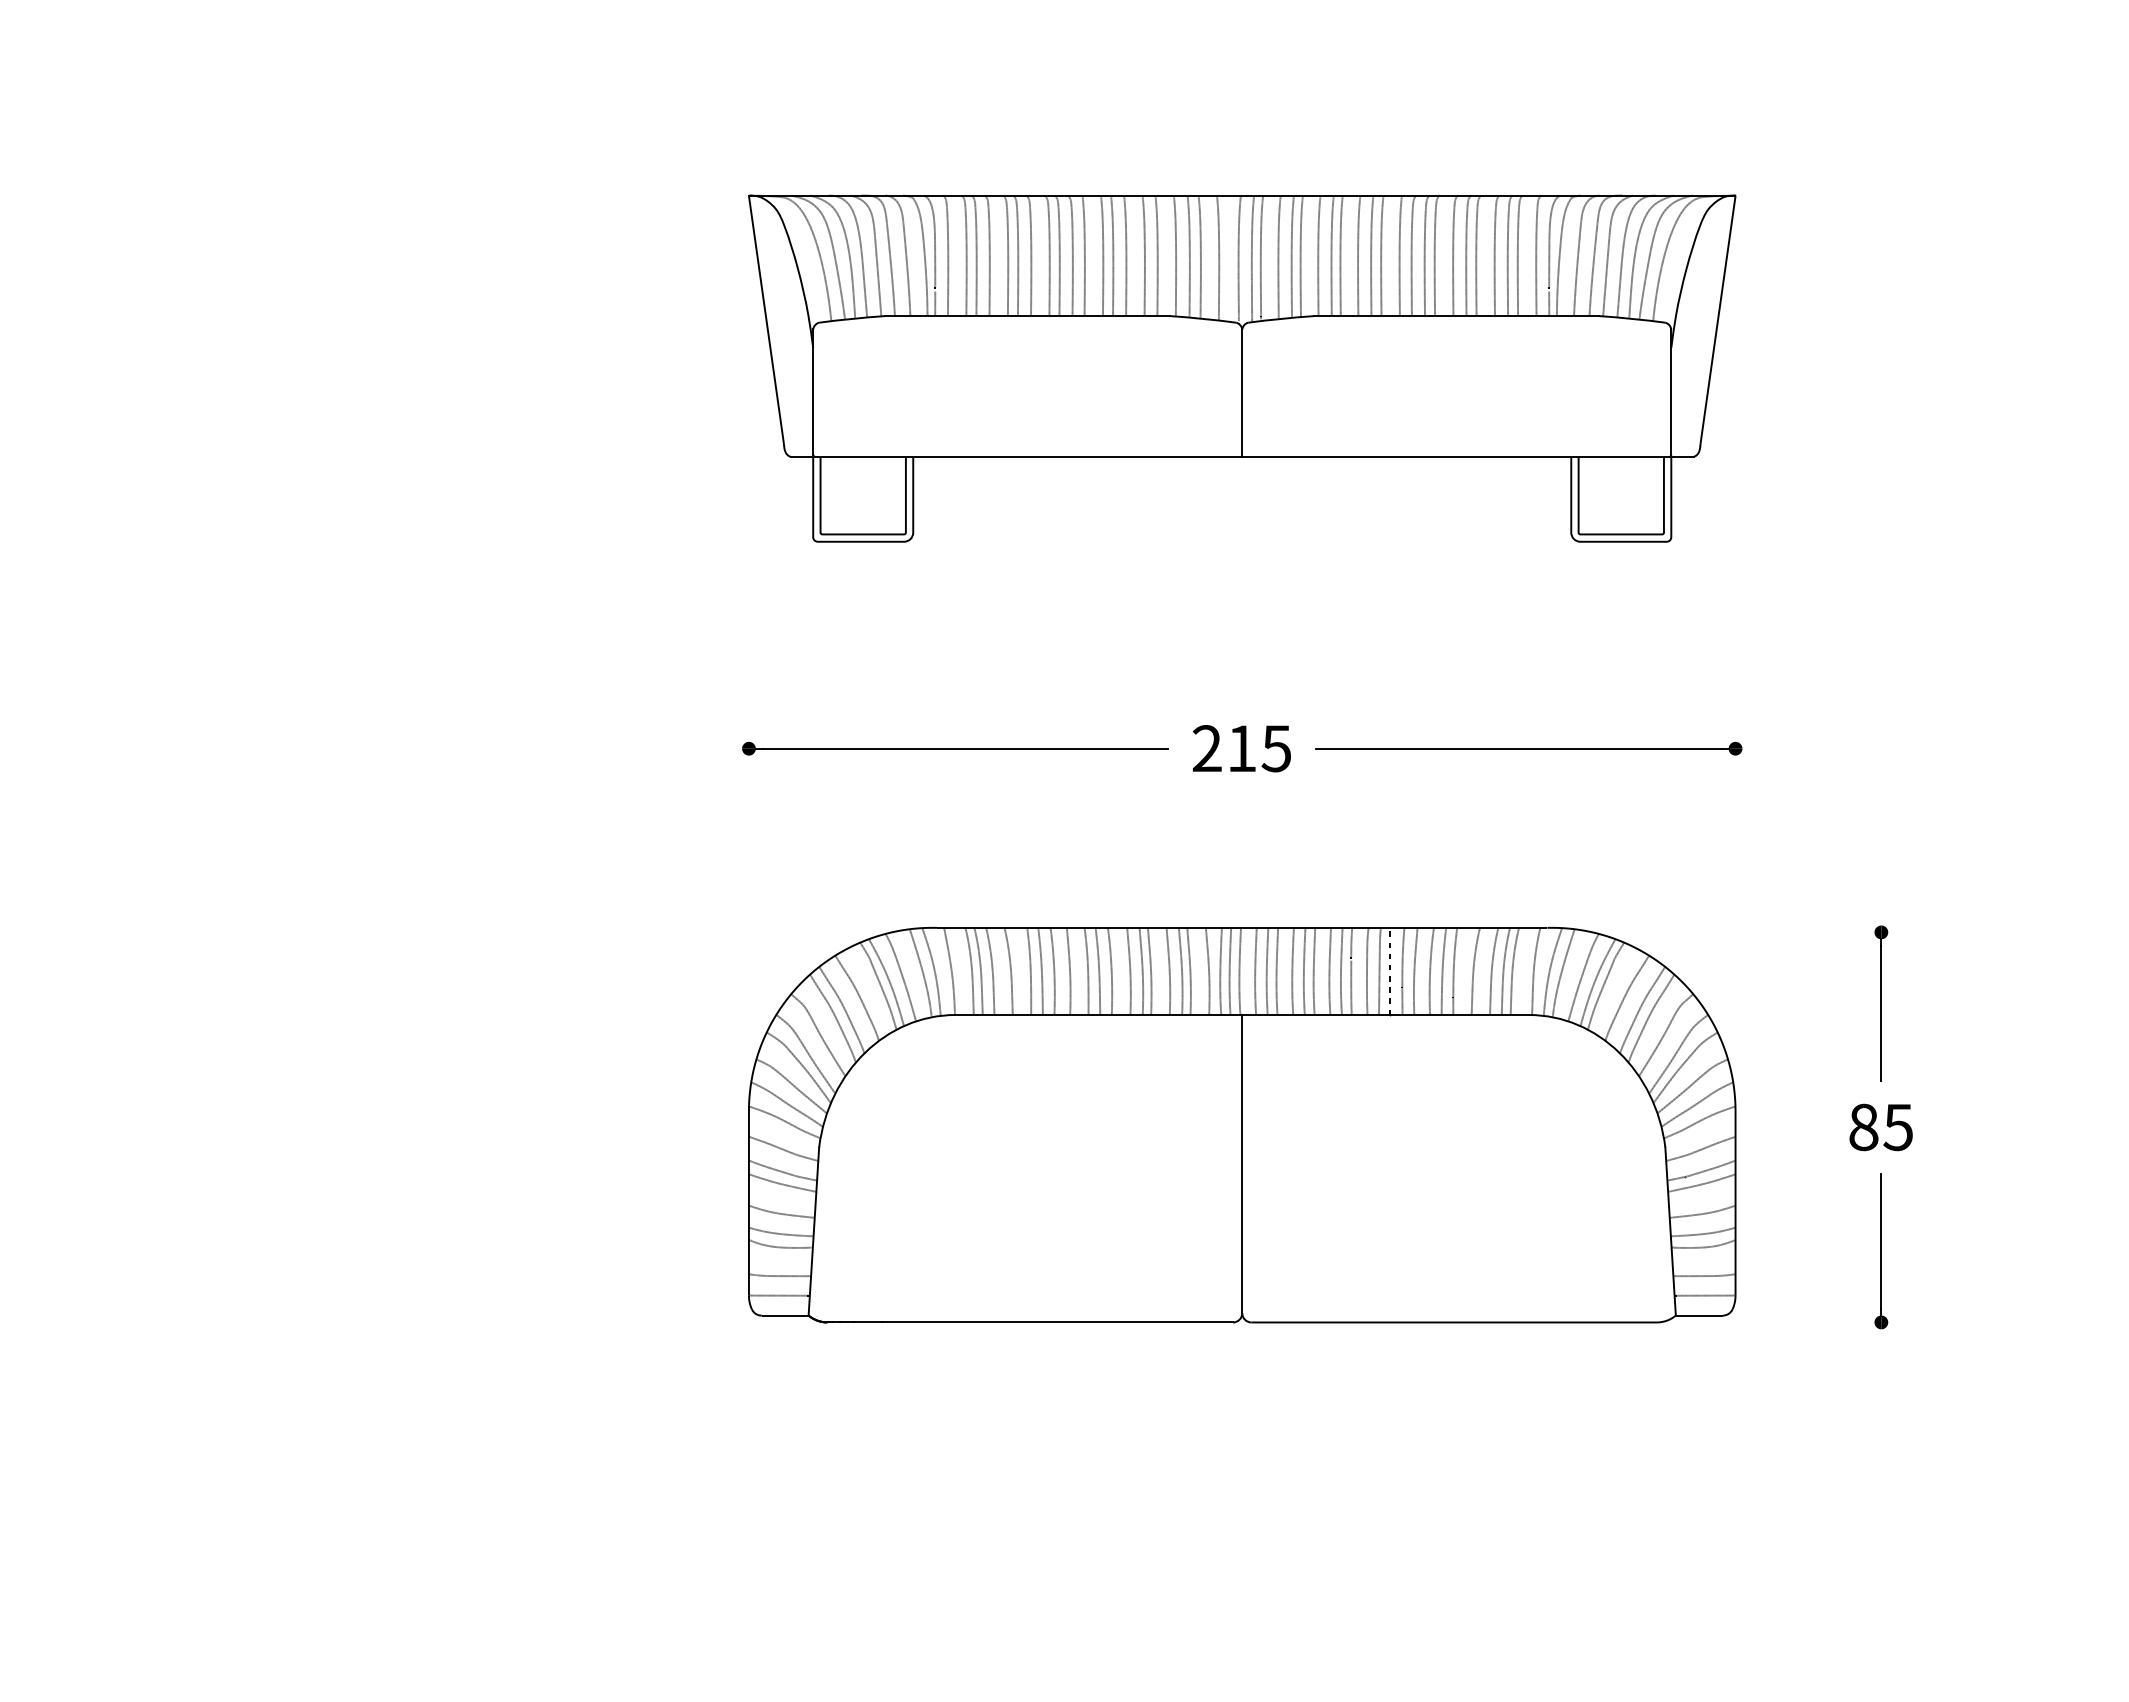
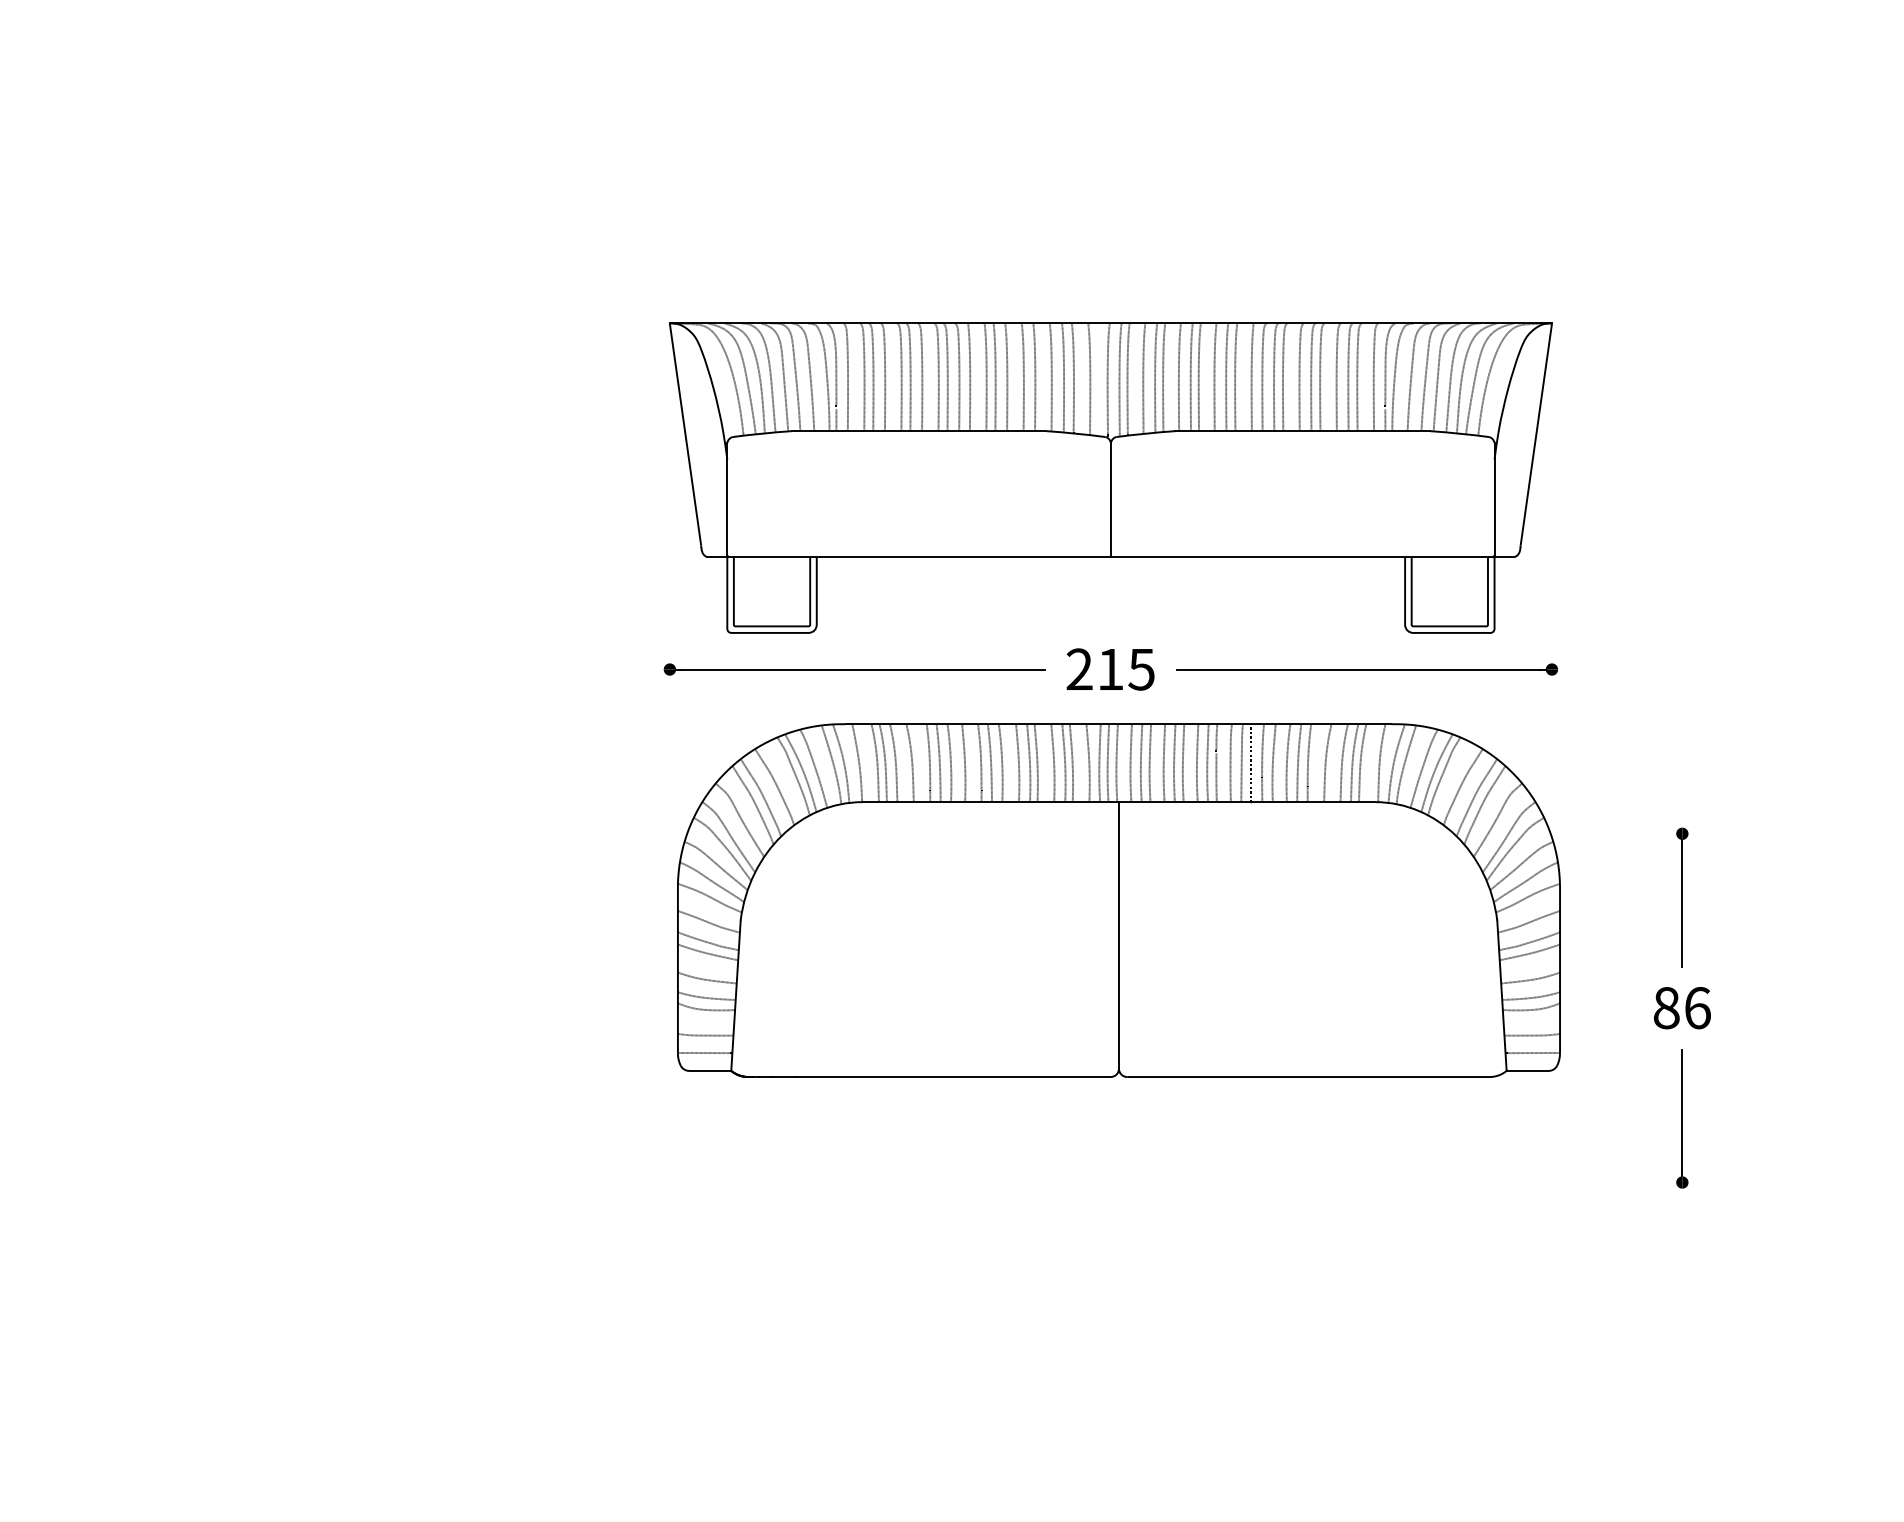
part: (1242, 368) -> (1111, 478), moved
part: (1242, 1124) -> (1119, 900), moved
text: (1898, 1127) -> (1697, 1008), 85 -> 86

